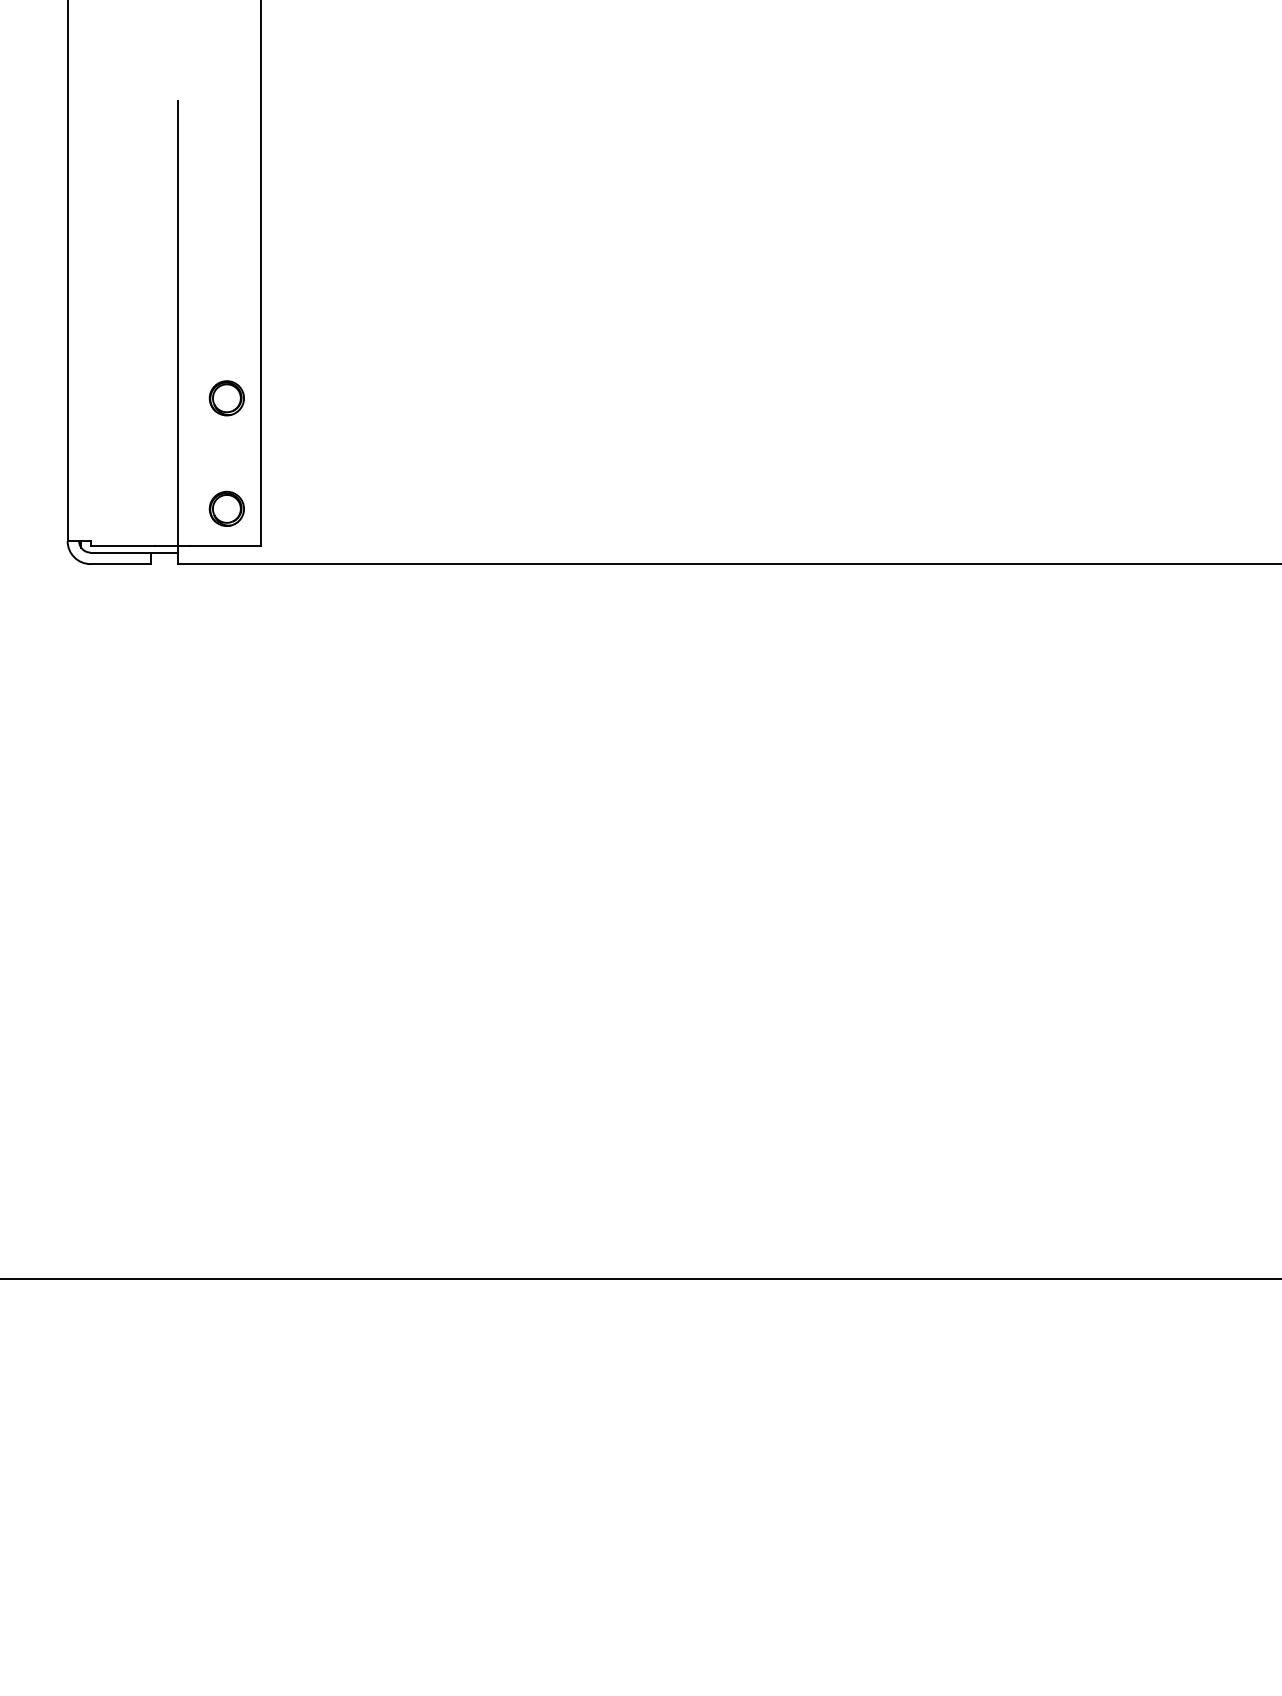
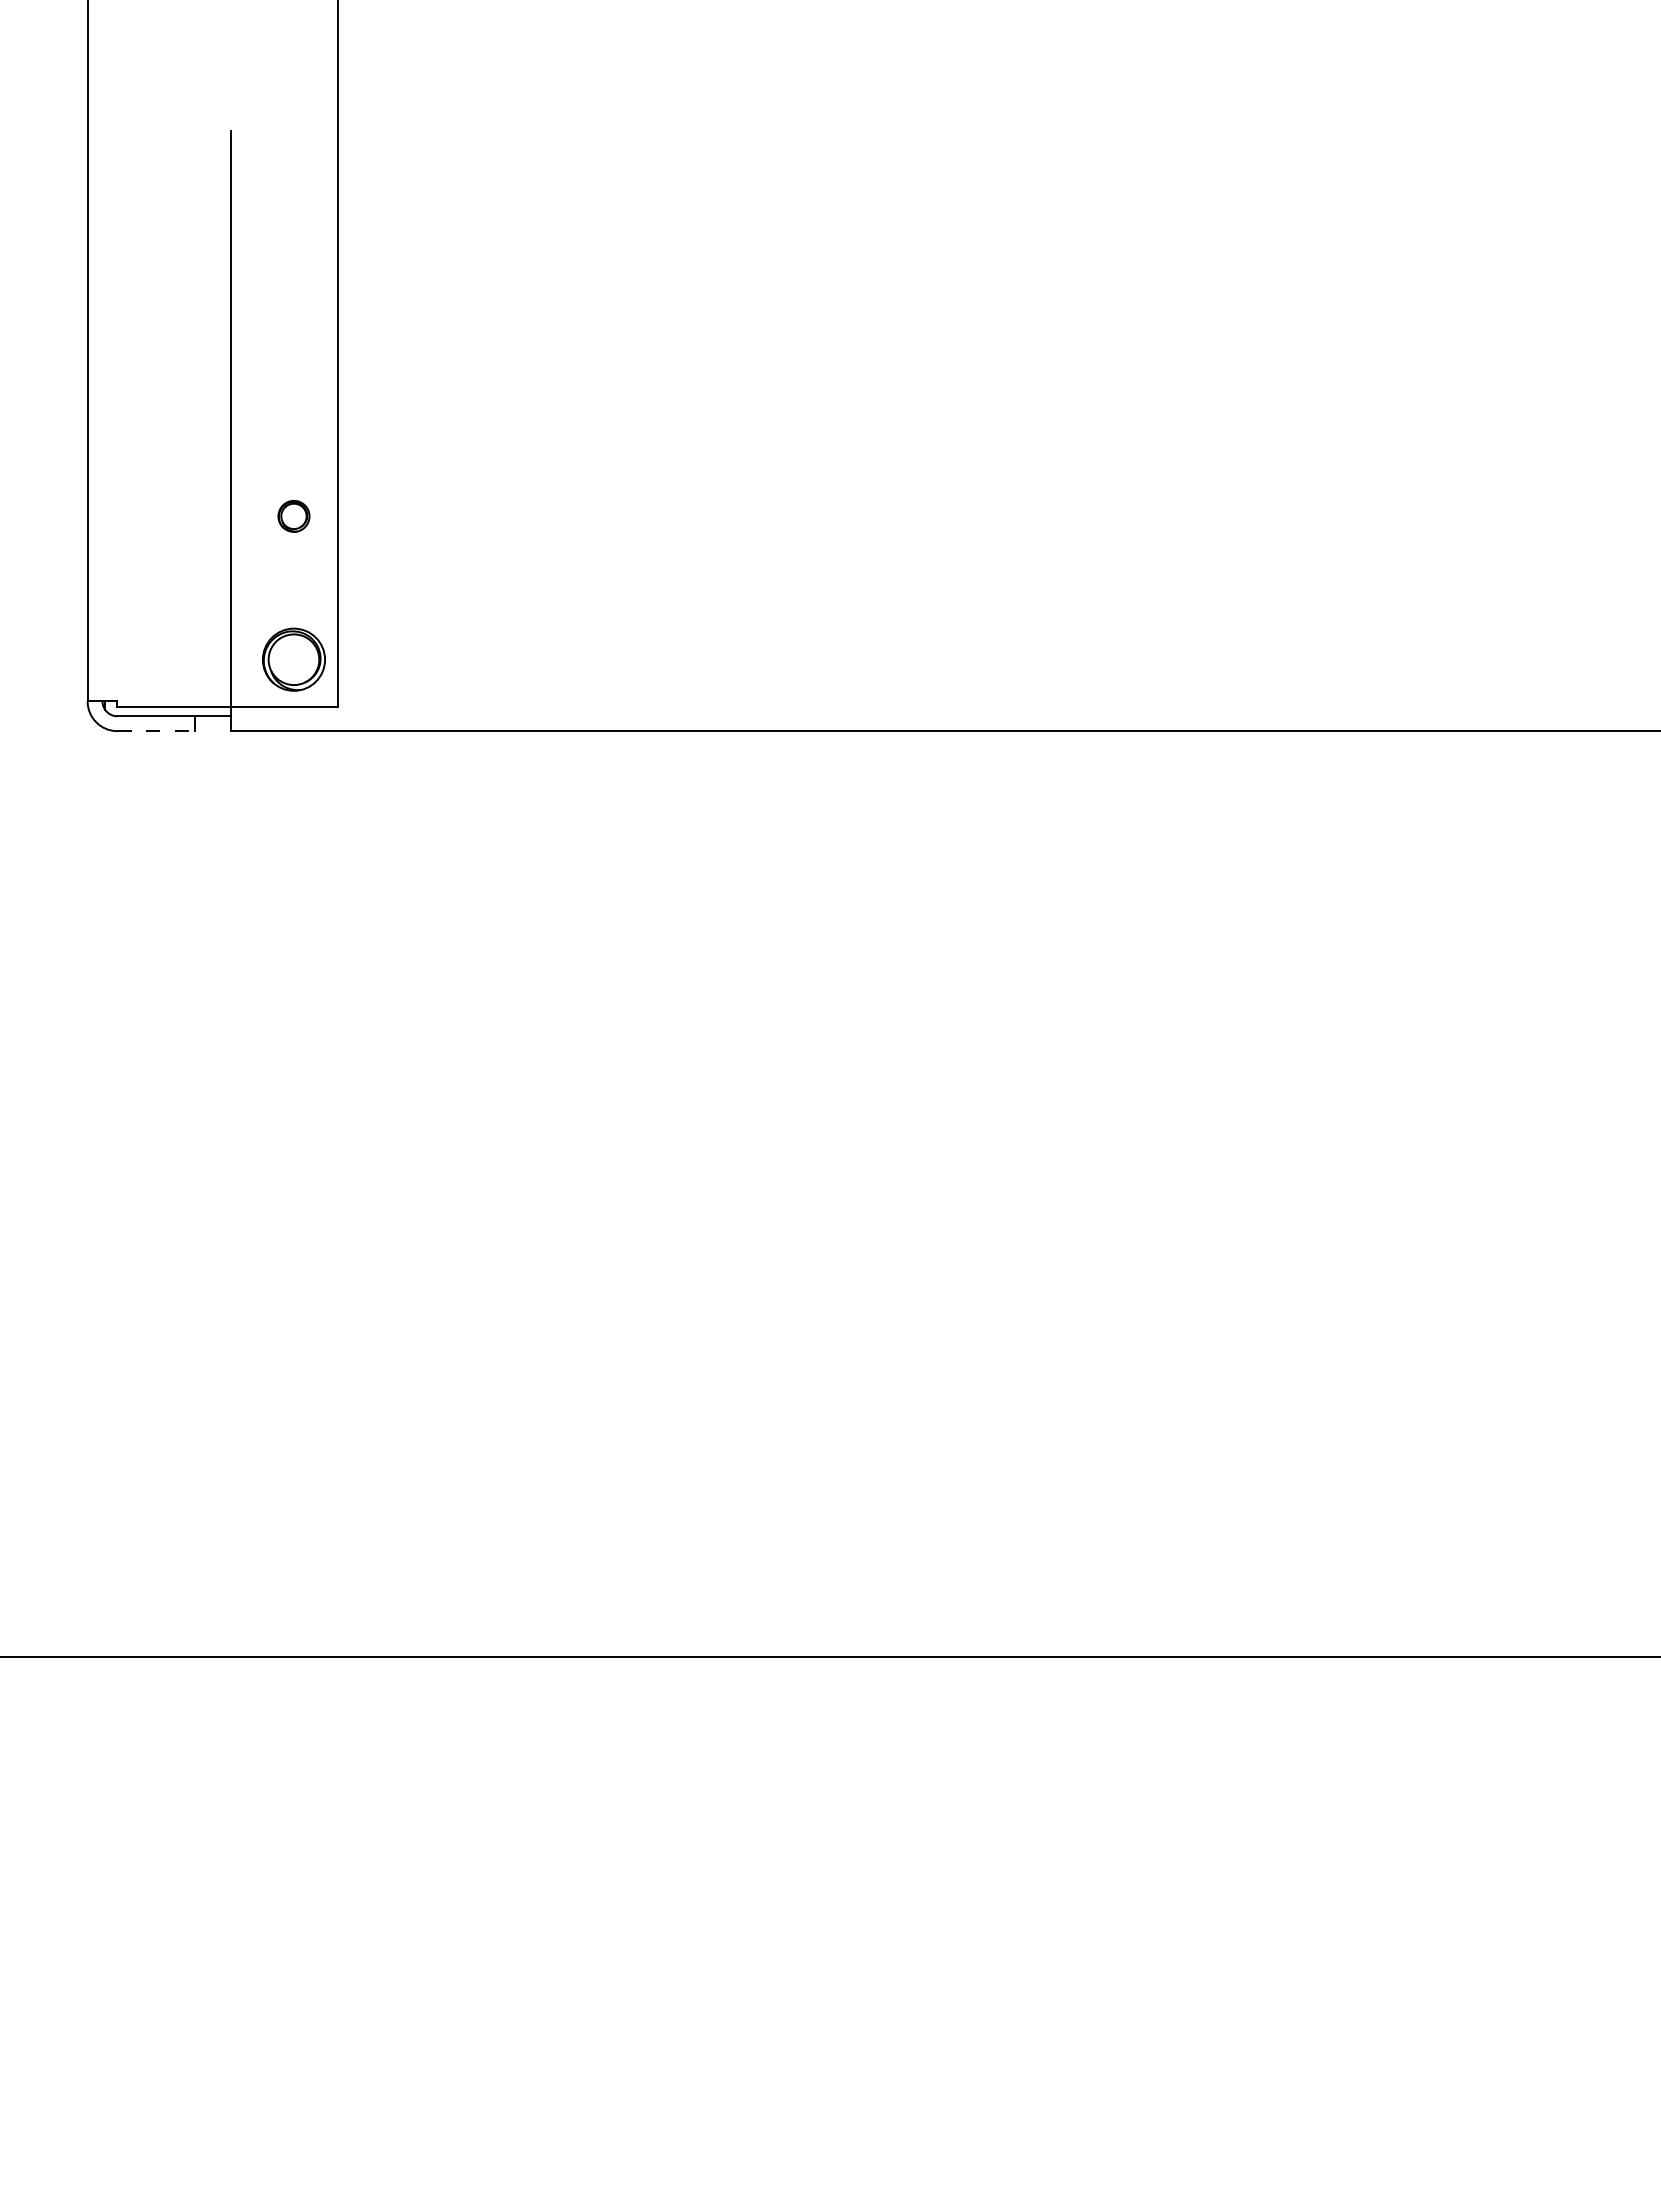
part: (226, 398) -> (293, 516), size x0.7
part: (226, 508) -> (293, 659), size x1.4
line: (120, 564) -> (156, 731), solid -> dashed

